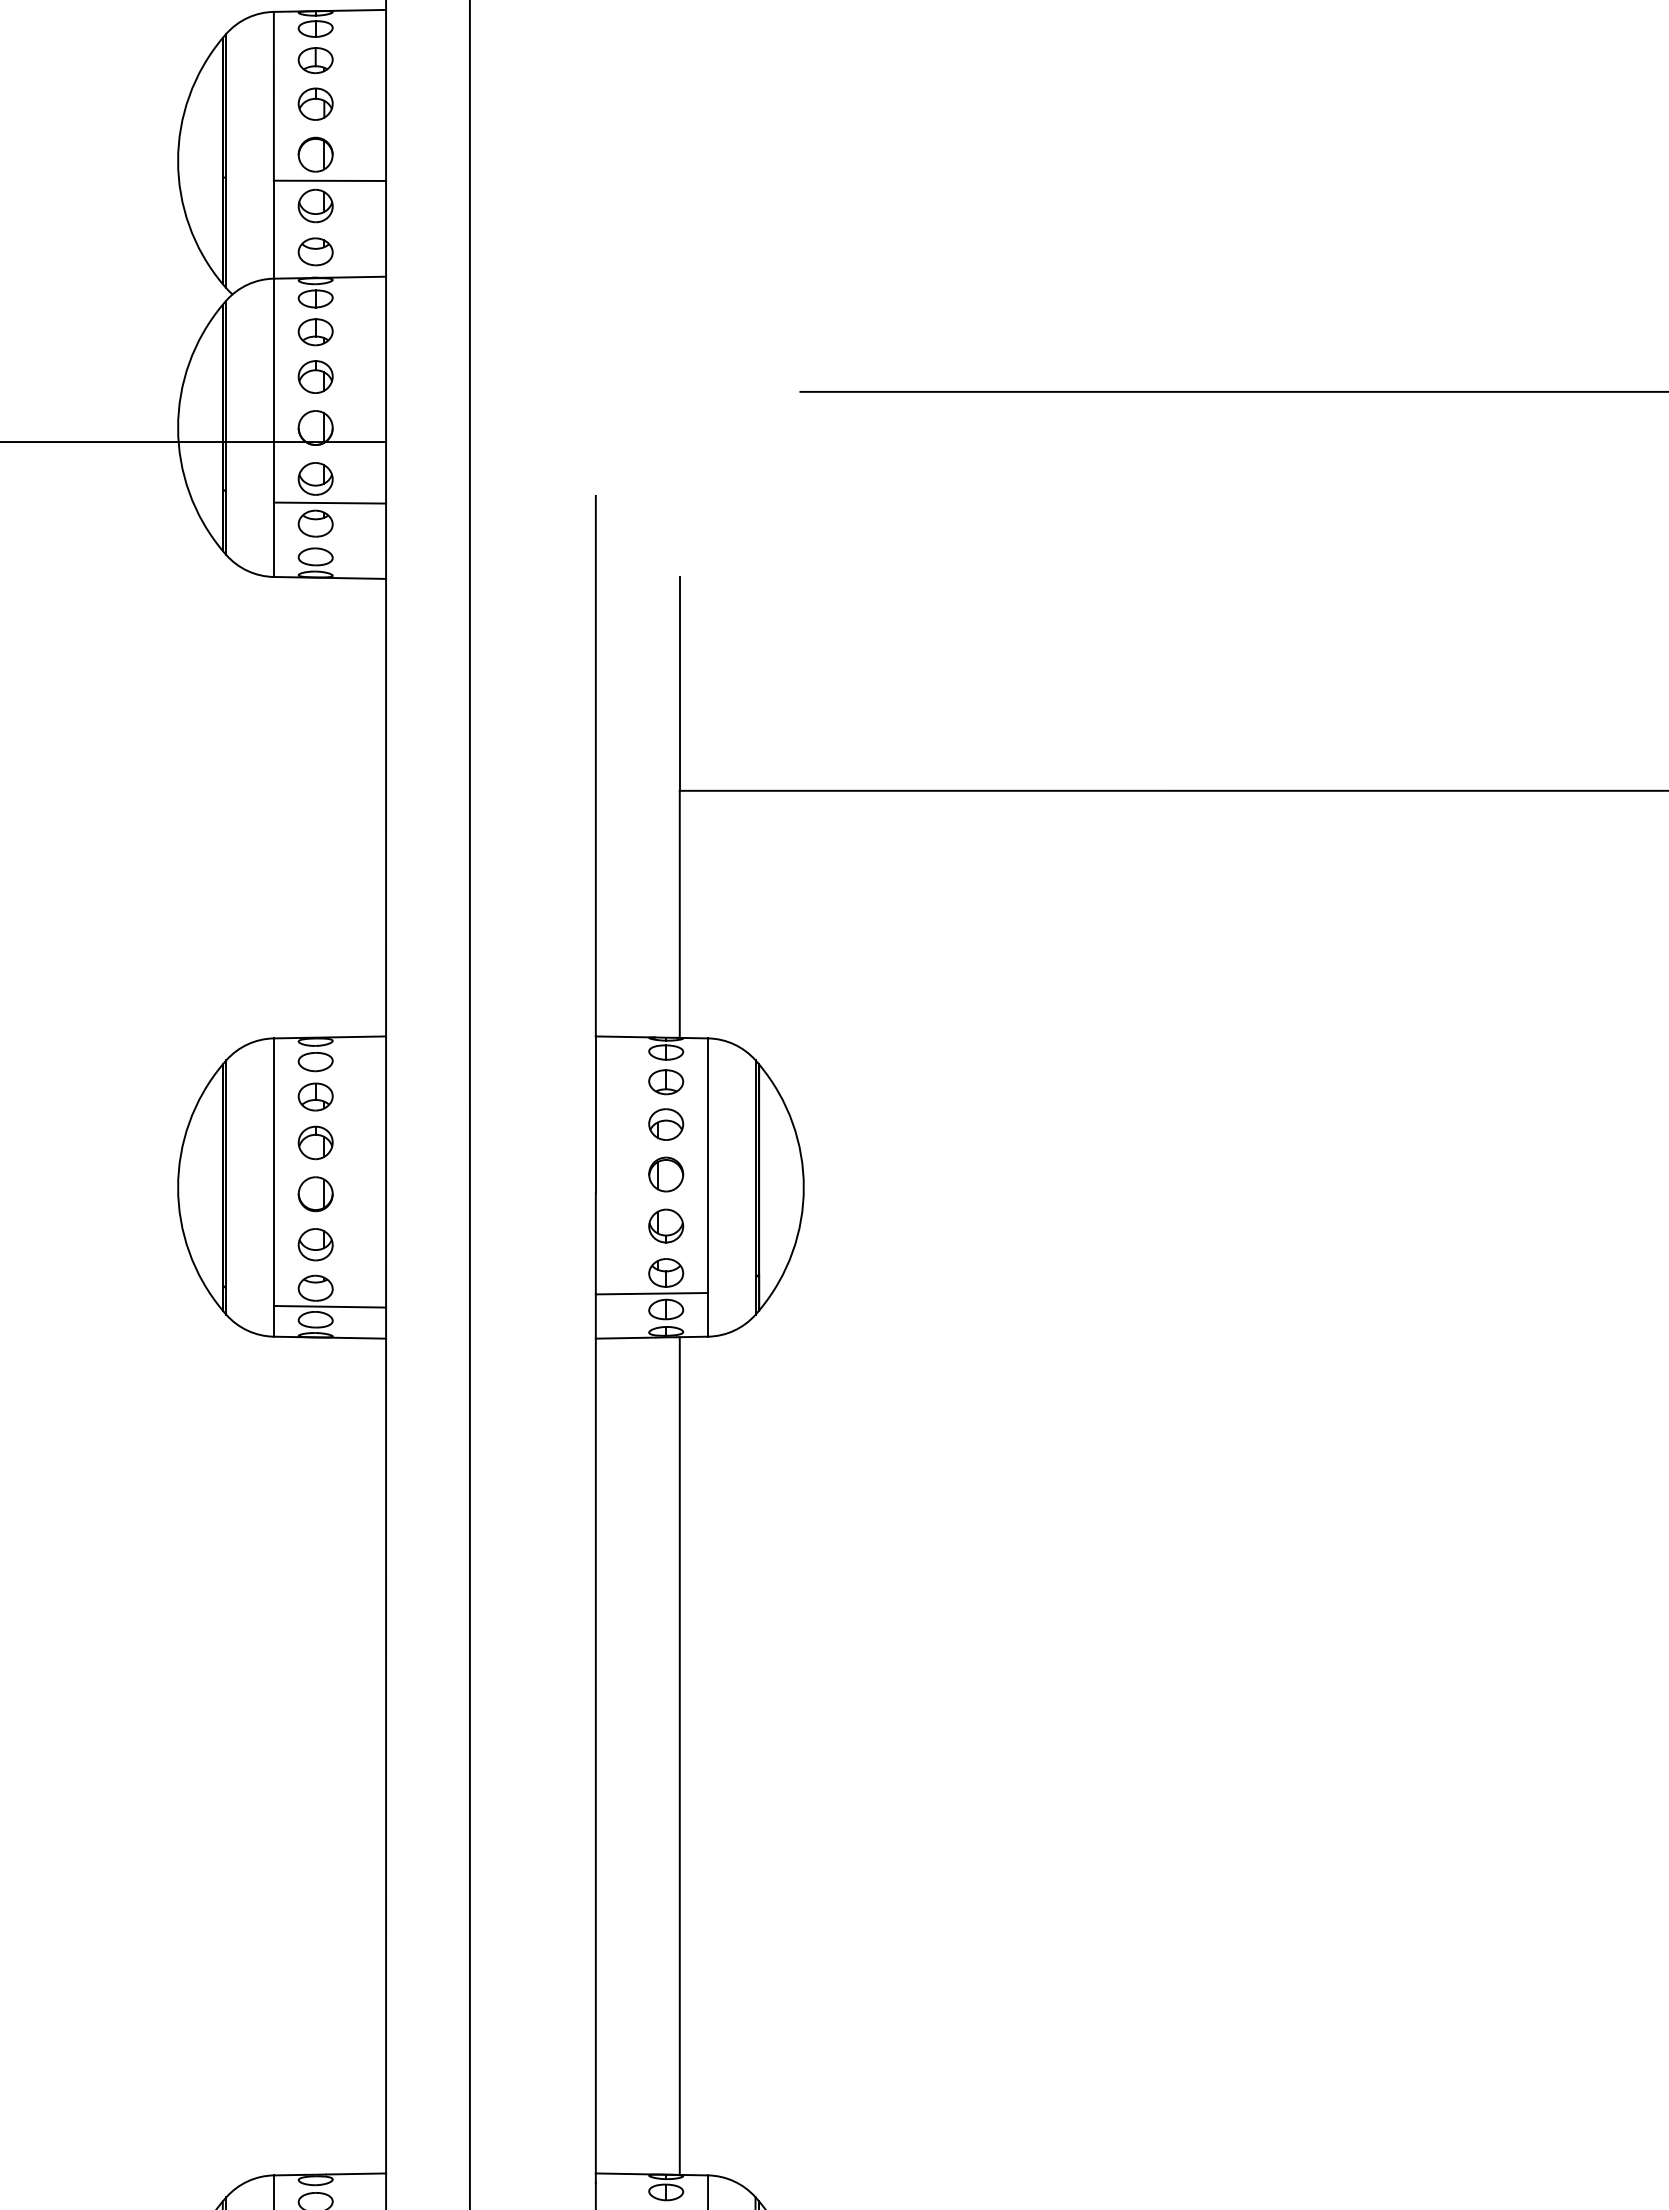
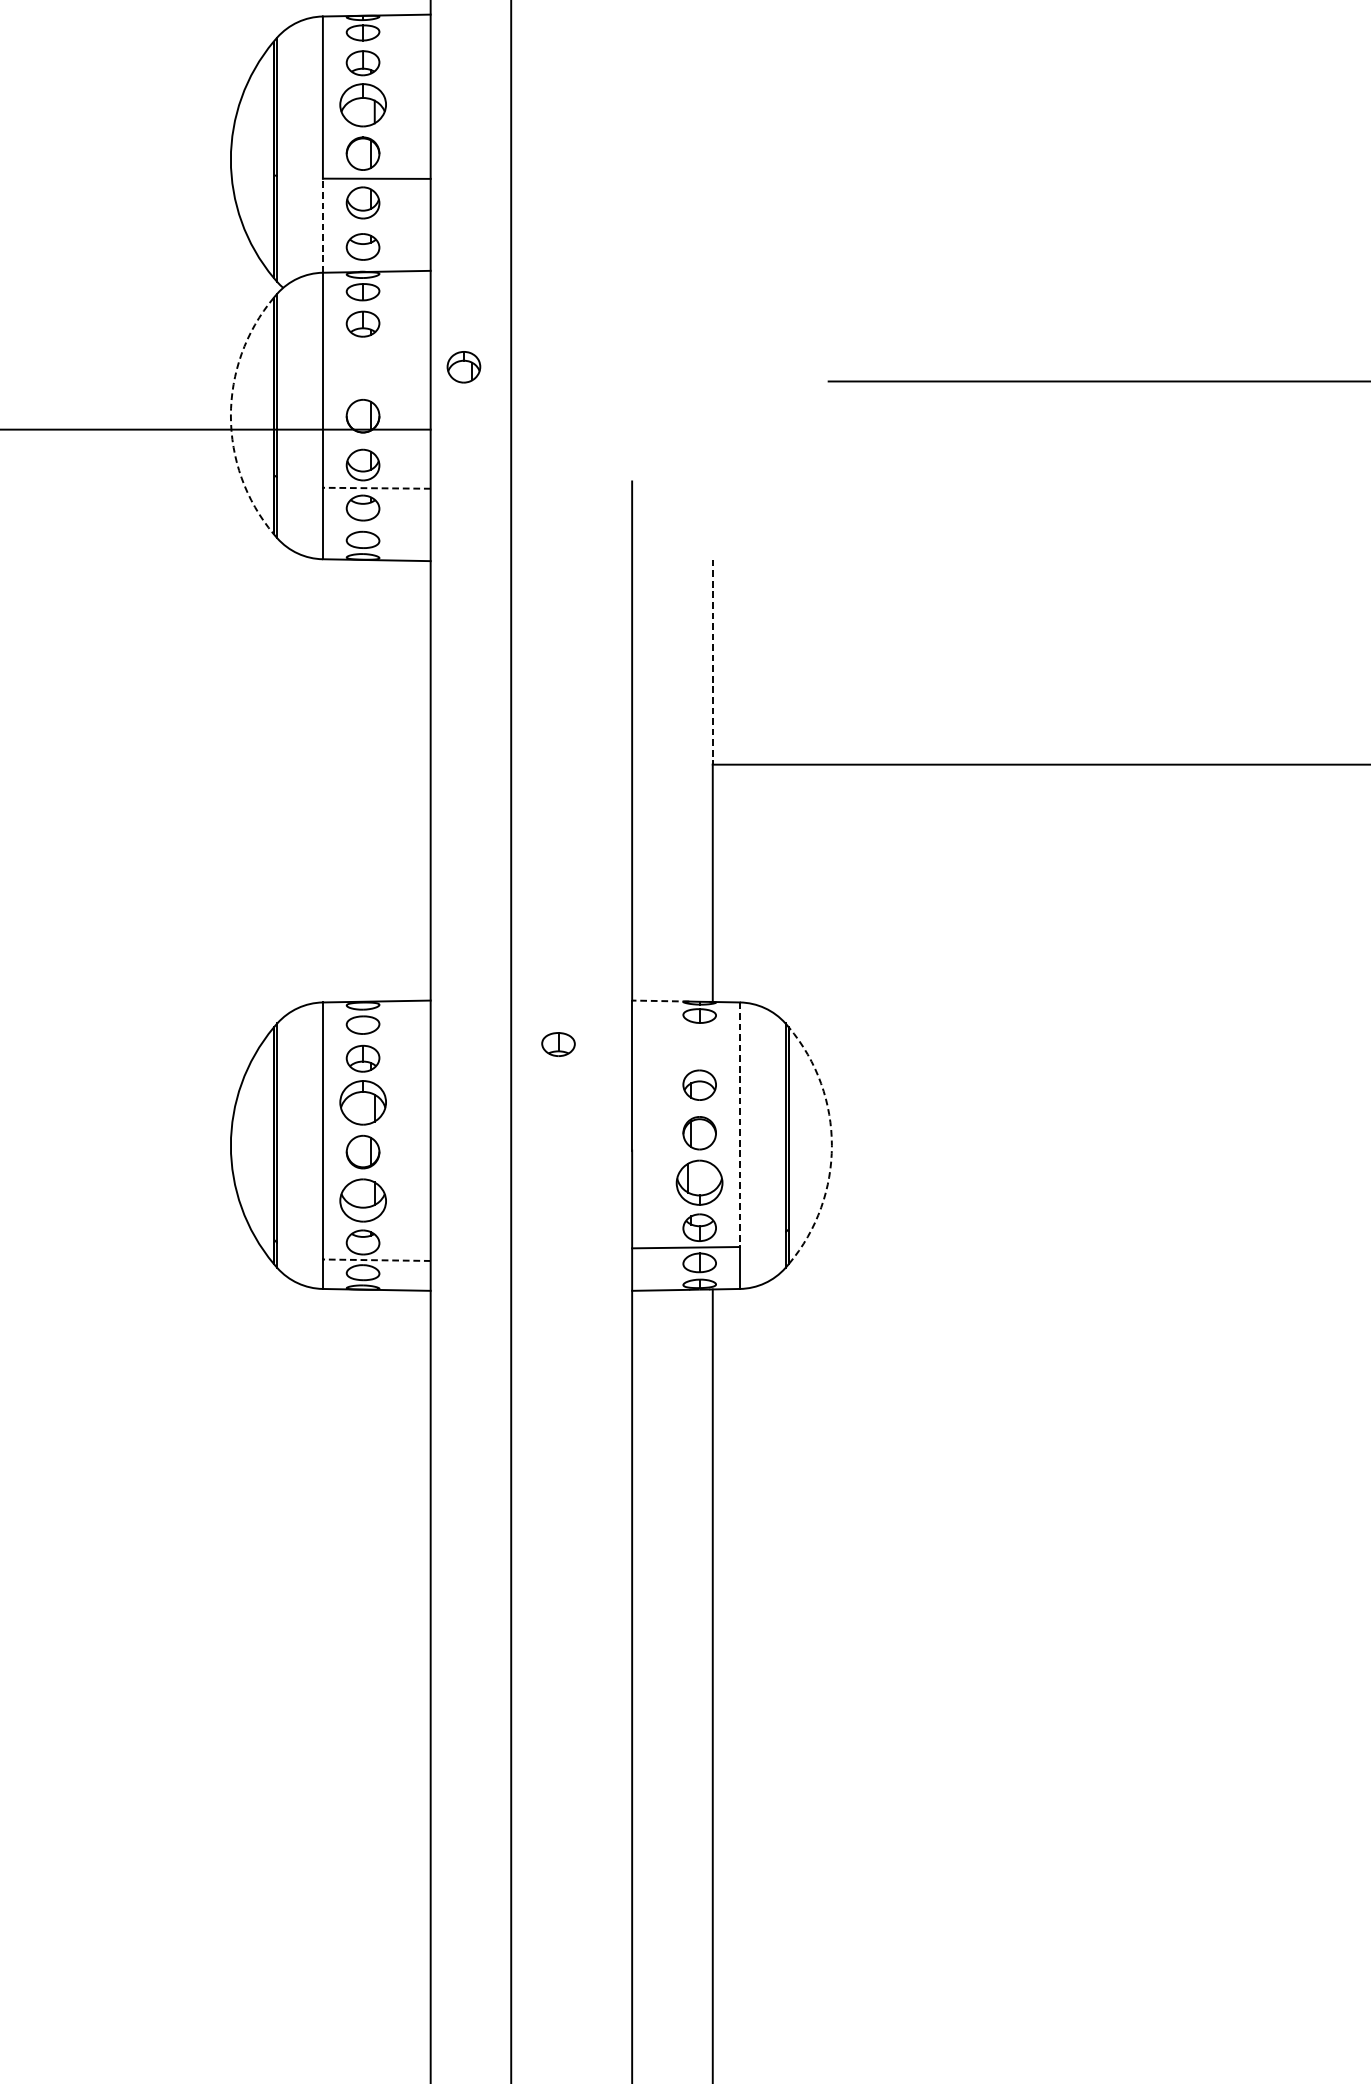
part: (315, 103) -> (362, 104), size x1.4
line: (273, 229) -> (322, 225), solid -> dashed
part: (315, 376) -> (463, 366), moved
arc: (178, 427) -> (231, 415), solid -> dashed
line: (329, 503) -> (376, 488), solid -> dashed
line: (679, 684) -> (712, 662), solid -> dashed
line: (625, 1036) -> (660, 1000), solid -> dashed
part: (666, 1082) -> (558, 1044), moved
part: (315, 1142) -> (362, 1102), size x1.4
line: (708, 1166) -> (740, 1125), solid -> dashed
arc: (803, 1187) -> (831, 1145), solid -> dashed
part: (666, 1225) -> (700, 1182), size x1.4
part: (315, 1244) -> (362, 1200), size x1.4
line: (329, 1306) -> (376, 1259), solid -> dashed

